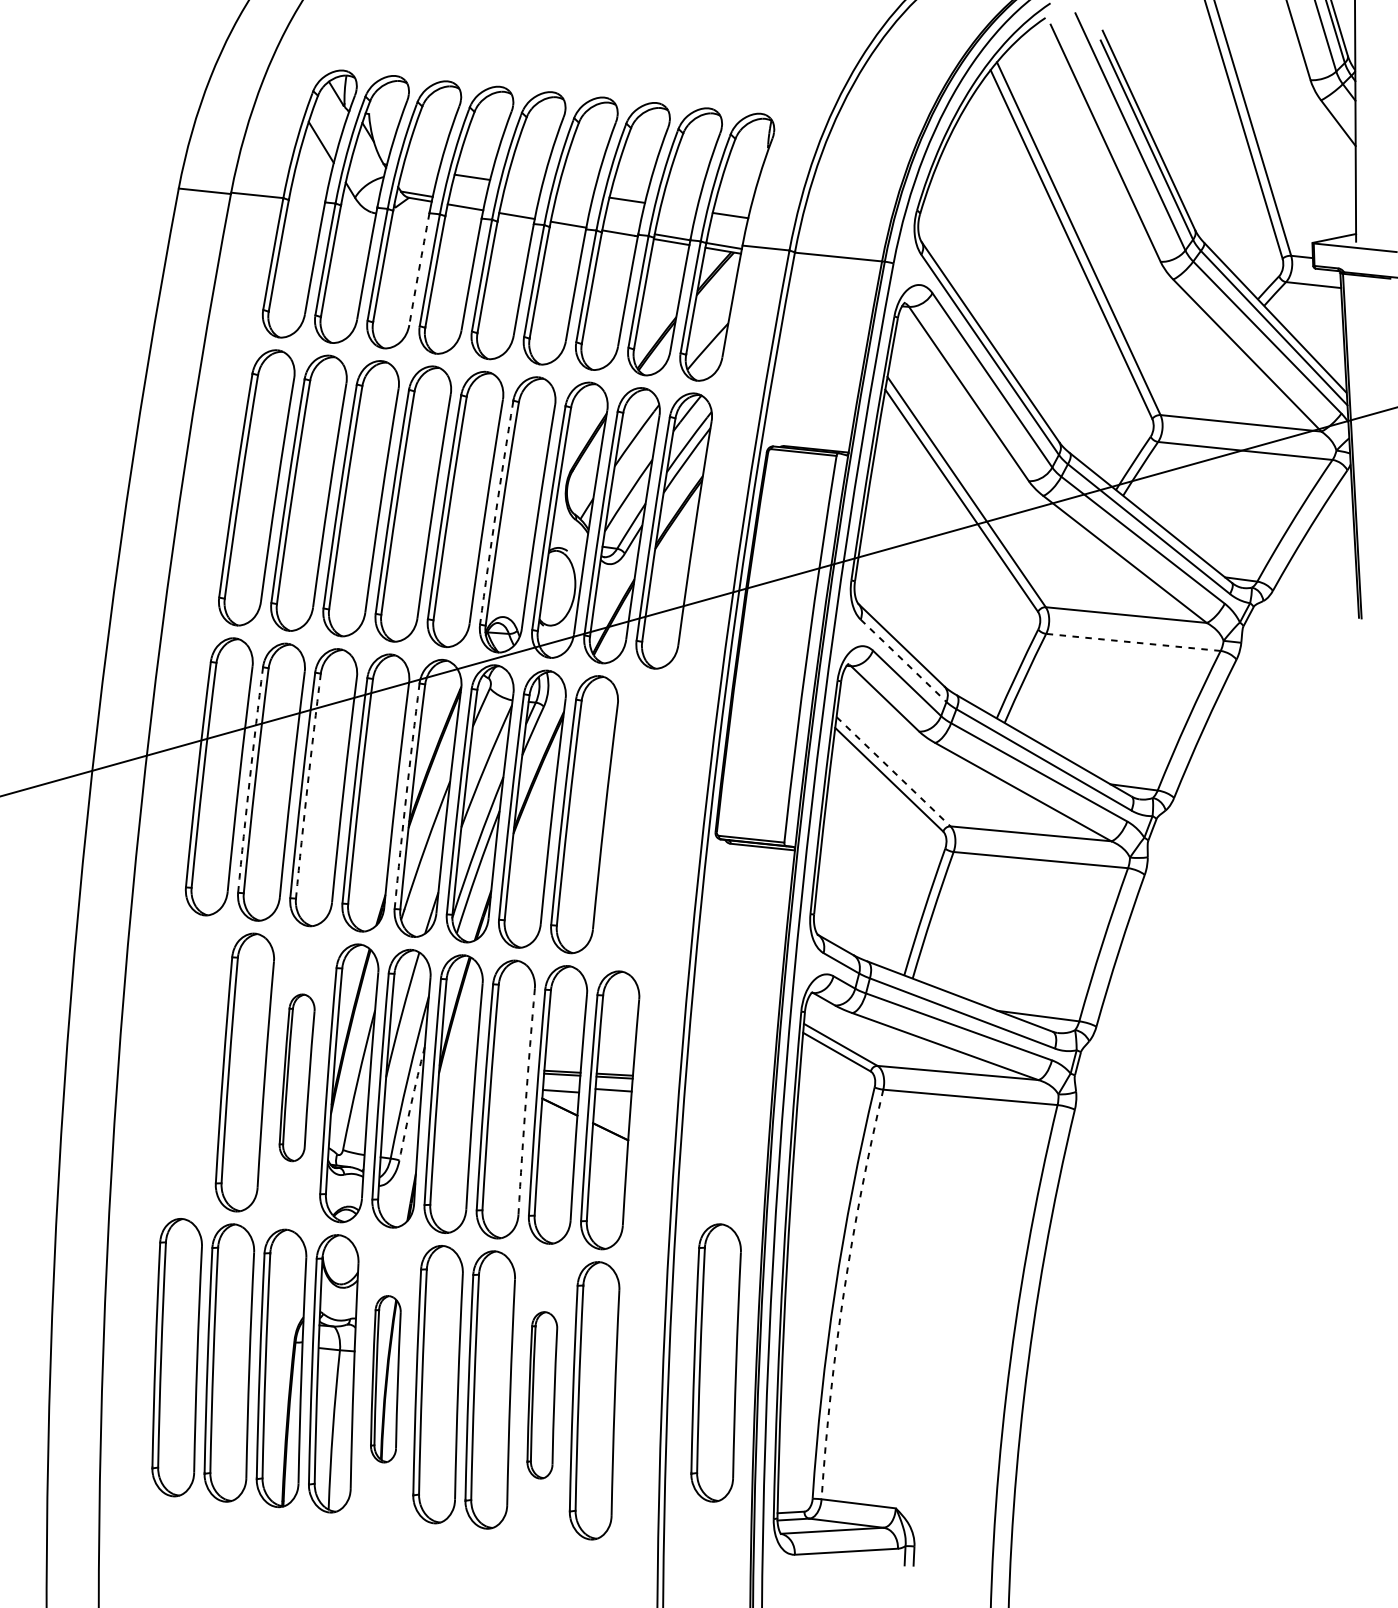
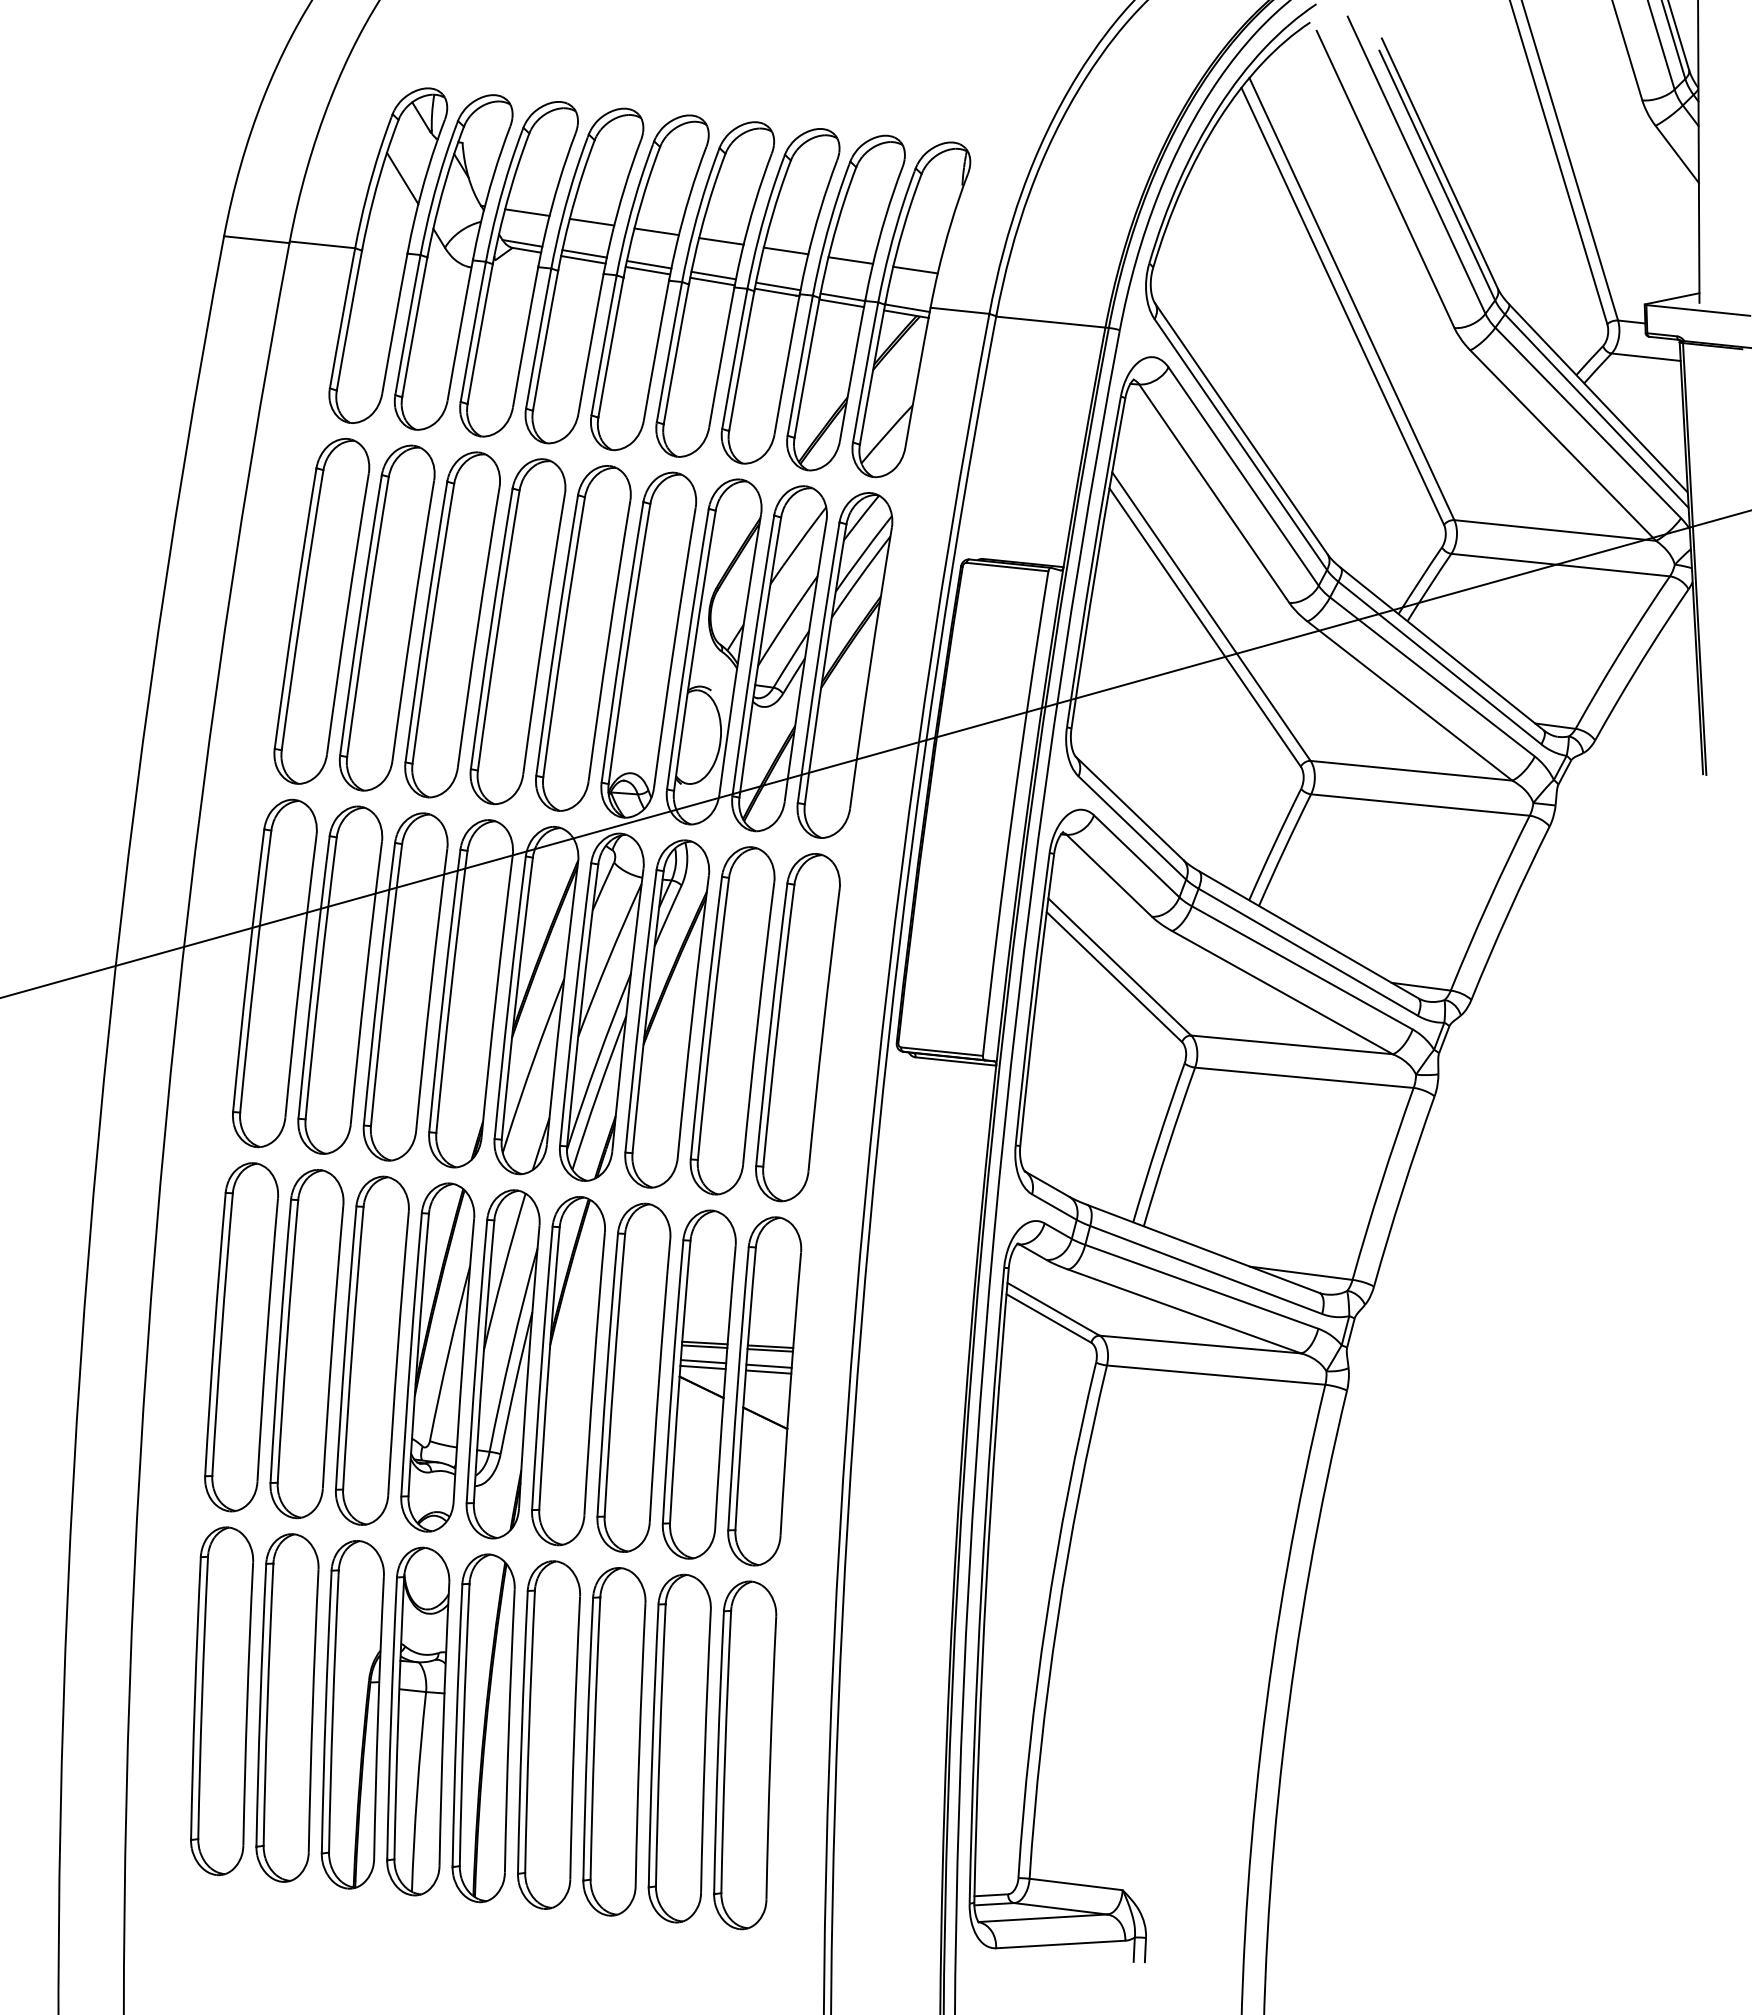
line: (420, 169) -> (527, 212), added
line: (523, 184) -> (656, 231), added
line: (575, 192) -> (721, 241), added
line: (466, 202) -> (584, 253), added
line: (678, 207) -> (850, 260), added
line: (517, 211) -> (648, 264), added
line: (569, 219) -> (713, 275), added
line: (621, 228) -> (778, 286), added
arc: (419, 269) -> (525, 337), dashed -> solid
arc: (495, 512) -> (621, 642), dashed -> solid
line: (1133, 642) -> (1420, 805), dashed -> solid
line: (903, 661) -> (1132, 828), dashed -> solid
line: (893, 772) -> (1119, 967), dashed -> solid
arc: (250, 780) -> (313, 977), dashed -> solid
arc: (307, 786) -> (385, 985), dashed -> solid
arc: (406, 796) -> (509, 997), dashed -> solid
part: (636, 819) -> (797, 1027), added
part: (192, 1067) -> (241, 1337), added
part: (297, 1077) -> (372, 1350), size x1.67
line: (561, 1086) -> (703, 1361), added
line: (613, 1094) -> (768, 1371), added
arc: (526, 1101) -> (659, 1380), dashed -> solid
arc: (411, 1103) -> (515, 1382), dashed -> solid
arc: (843, 1293) -> (1057, 1620), dashed -> solid
part: (716, 1362) -> (897, 1707), removed
part: (385, 1379) -> (483, 1728), size x1.67
part: (542, 1395) -> (679, 1748), size x1.67

